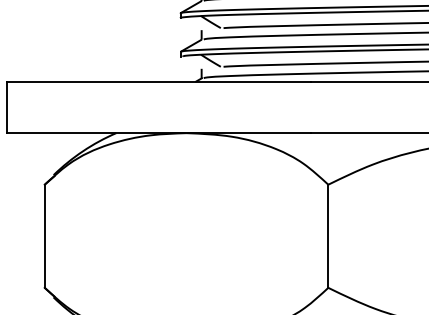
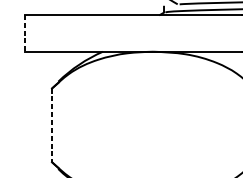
line: (6, 107) -> (24, 33), solid -> dashed
line: (44, 236) -> (51, 125), solid -> dashed

